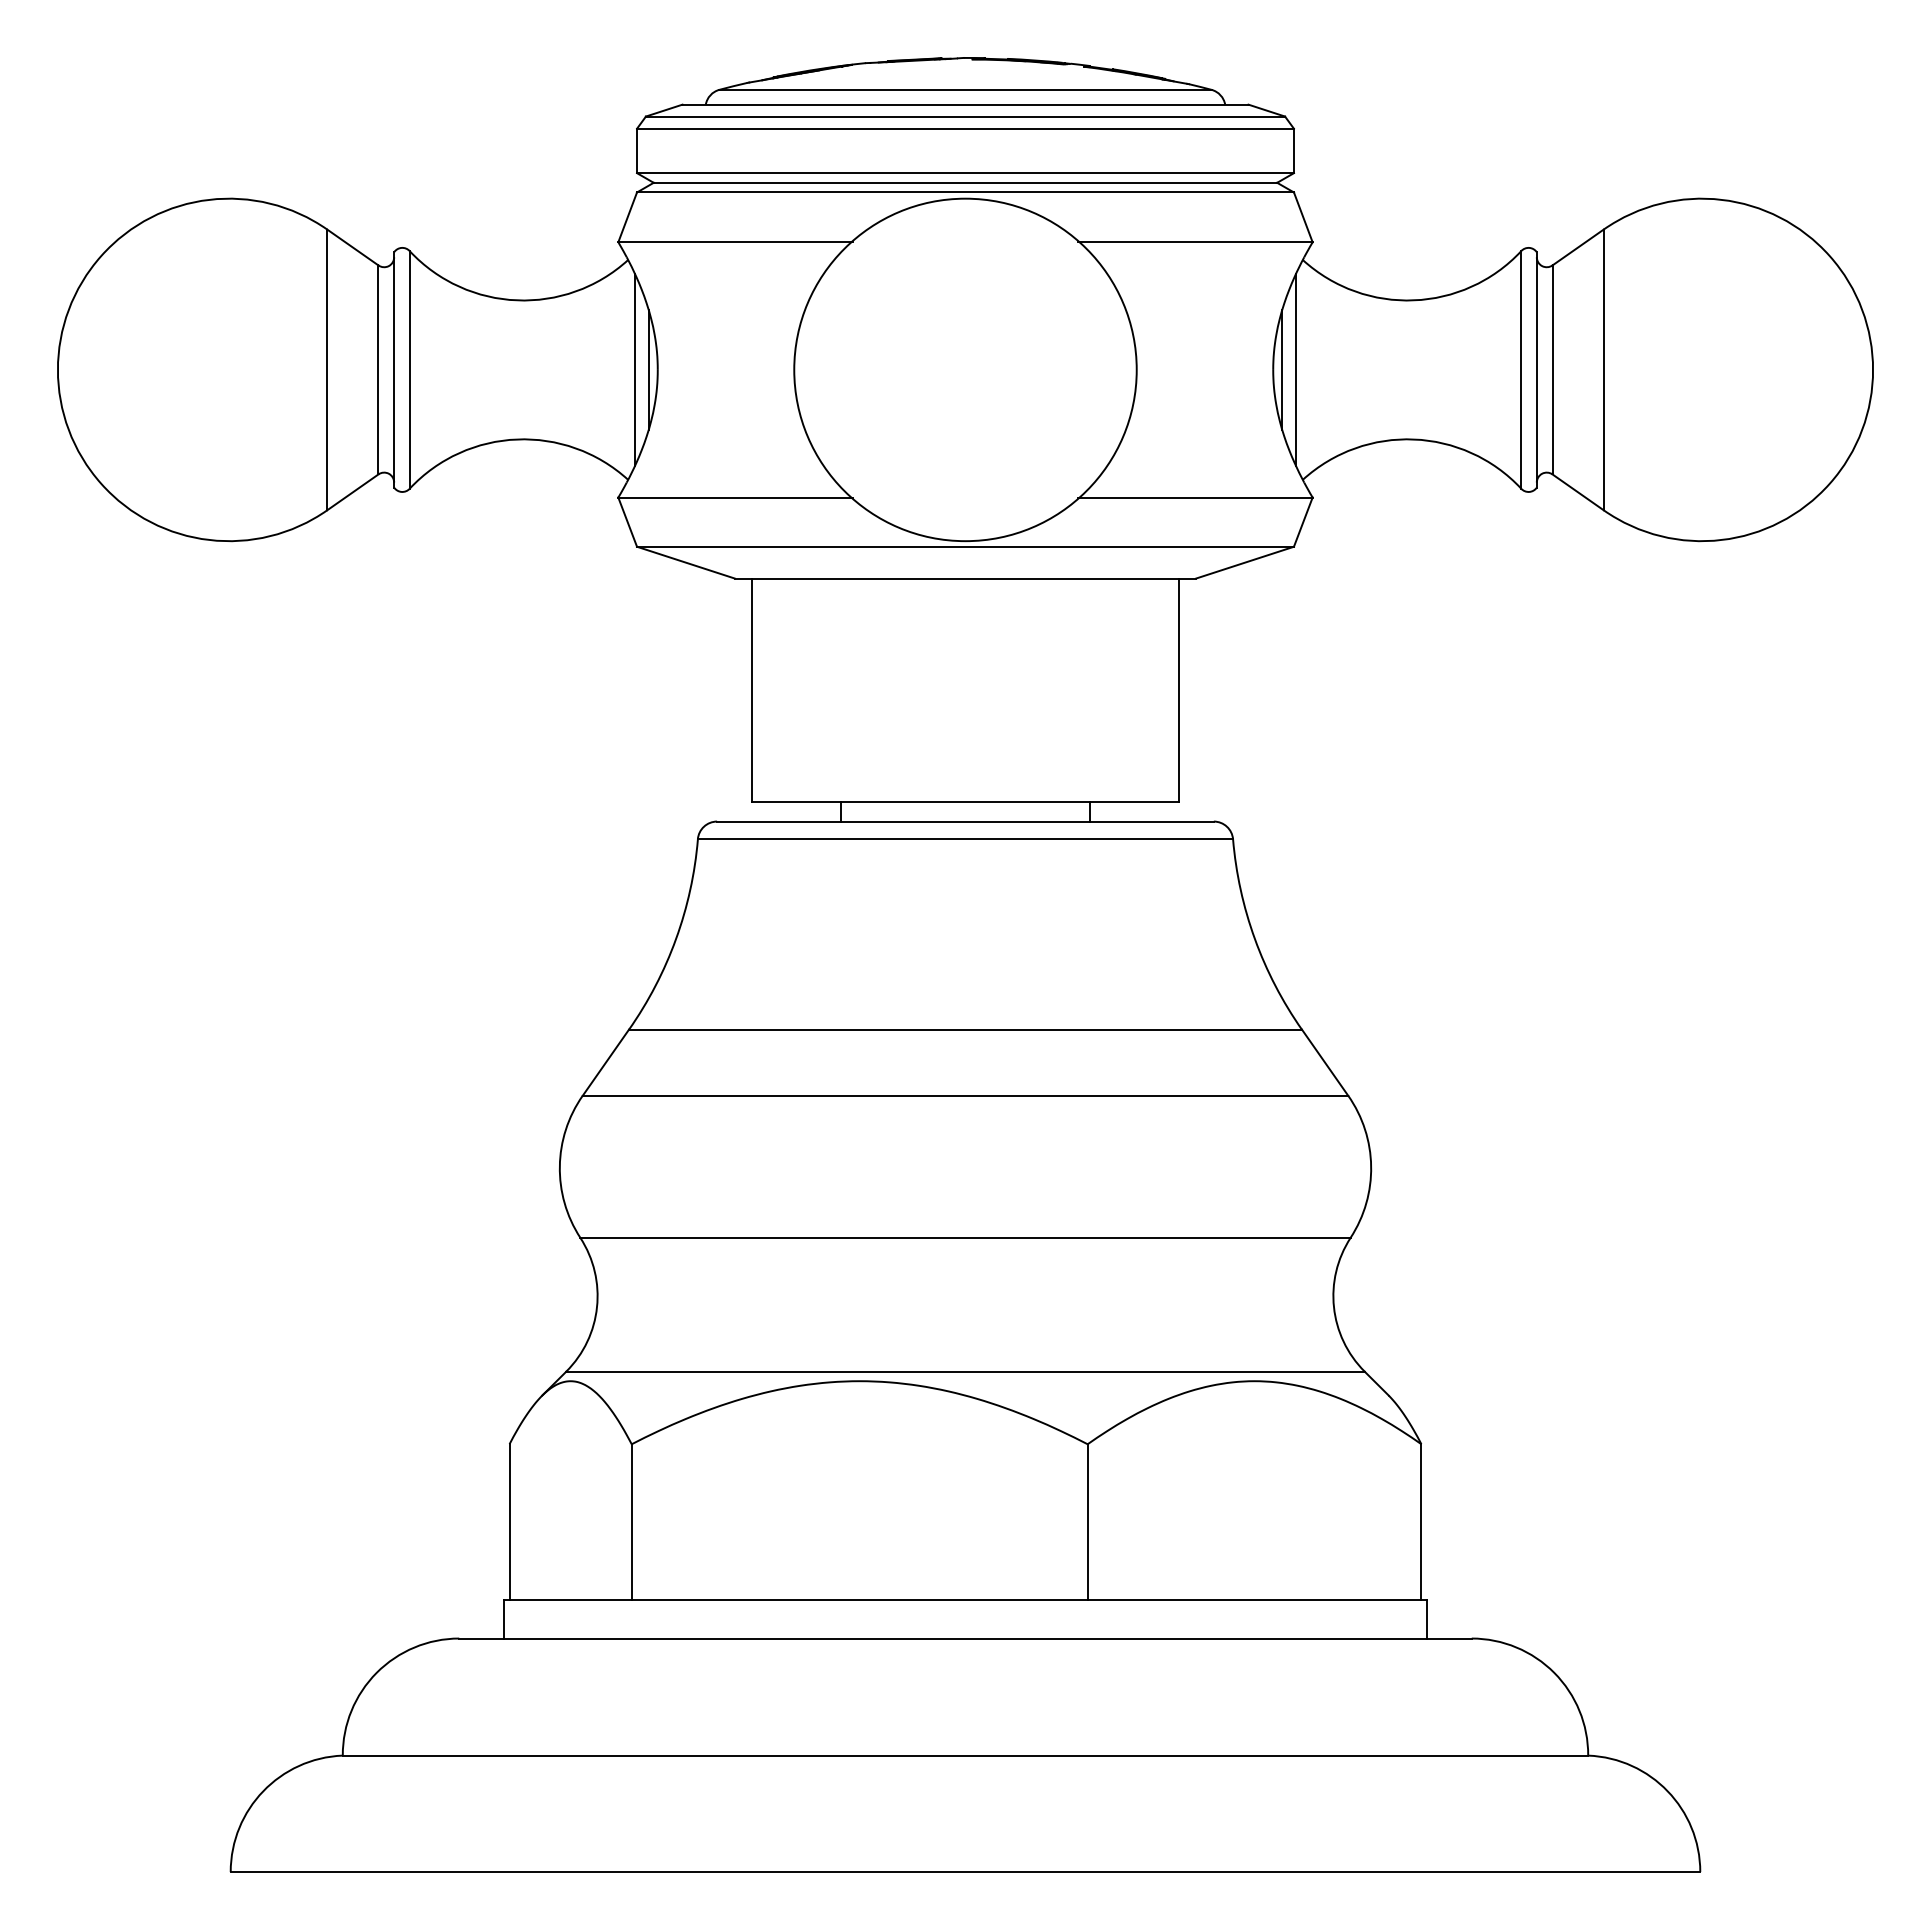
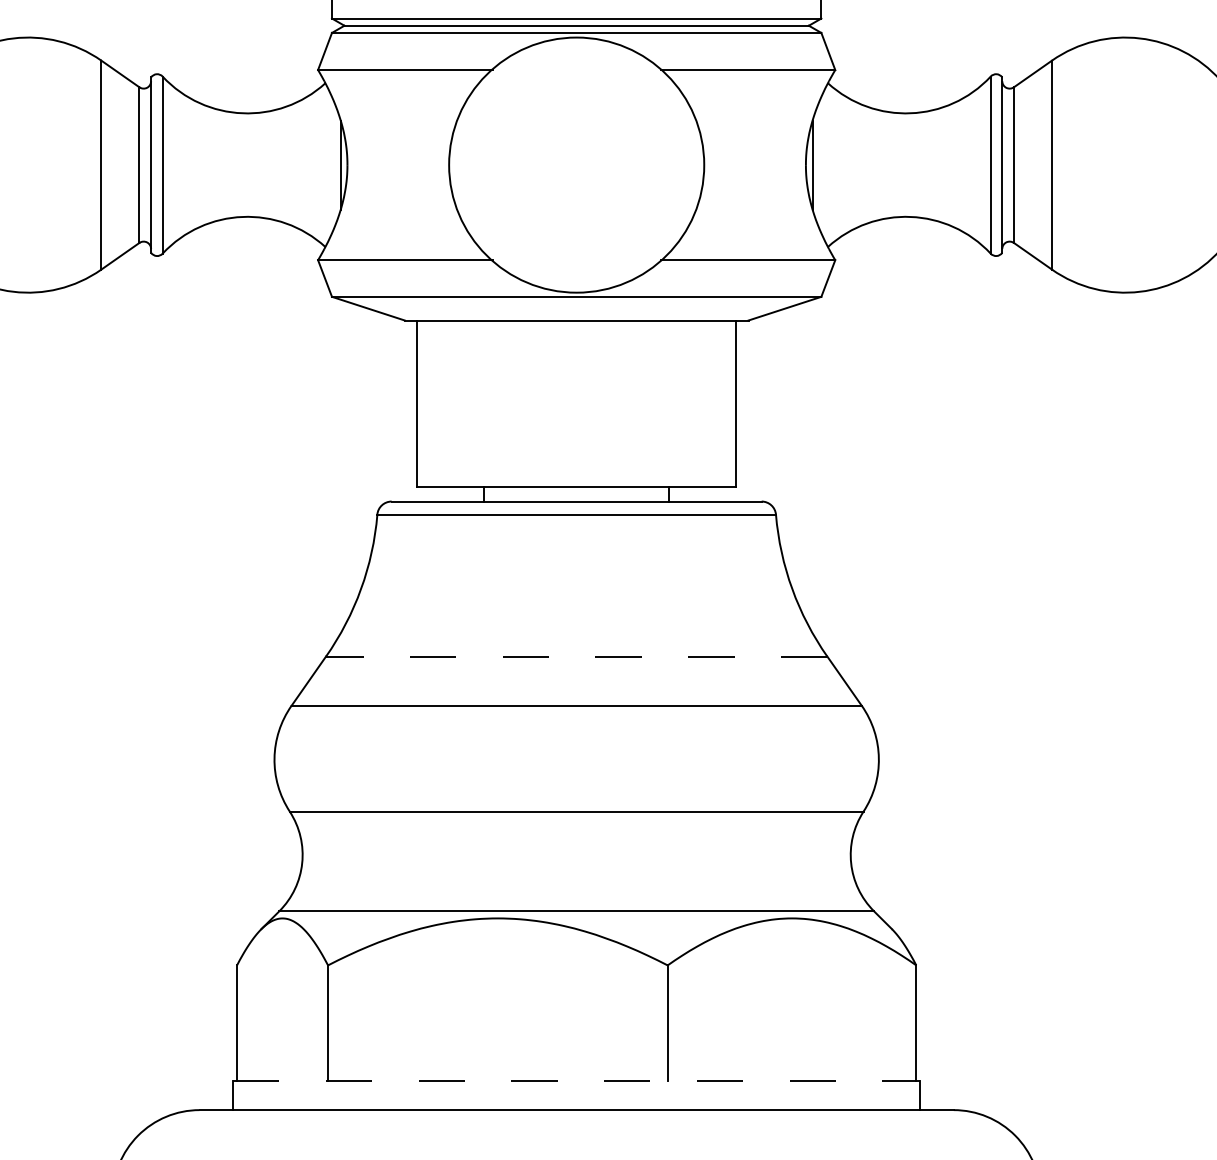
line: (634, 369) -> (330, 164), removed
line: (1296, 369) -> (823, 164), removed
line: (965, 1029) -> (576, 656), solid -> dashed
line: (966, 1599) -> (577, 1081), solid -> dashed

